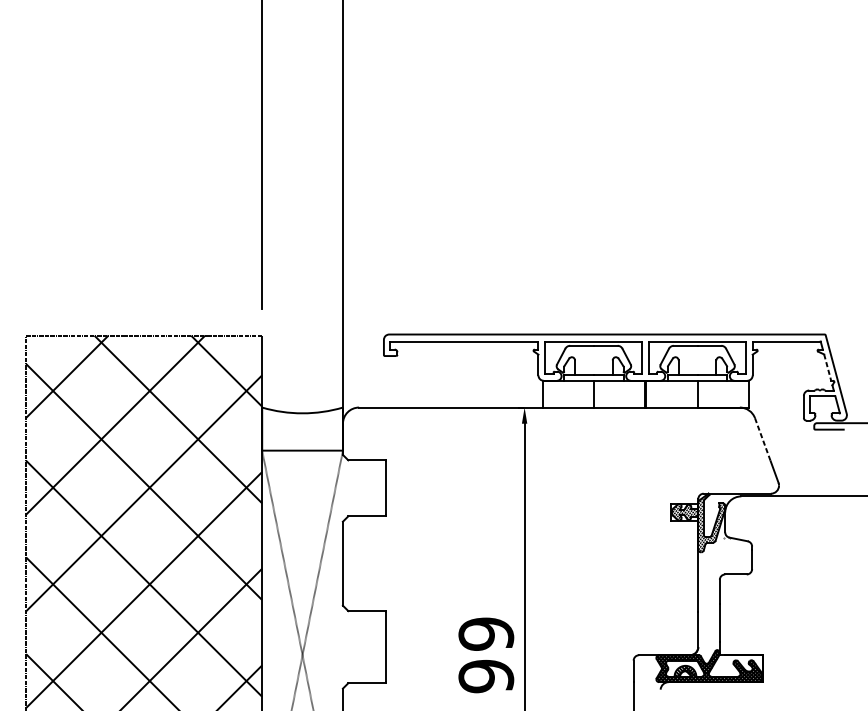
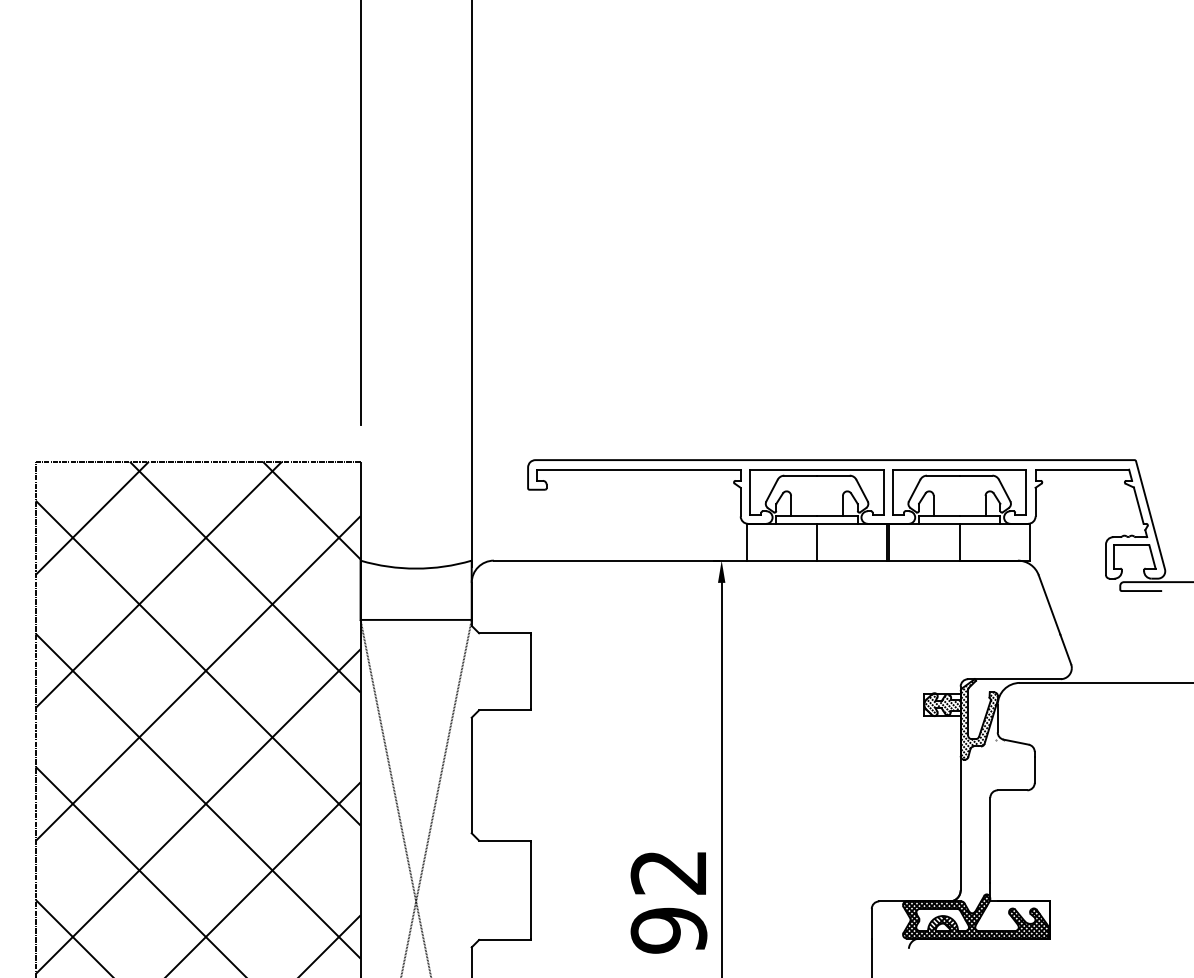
line: (827, 367) -> (1138, 505), dashed -> solid
line: (762, 440) -> (1049, 605), dashed -> solid
text: (485, 634) -> (668, 872), 99 -> 92

